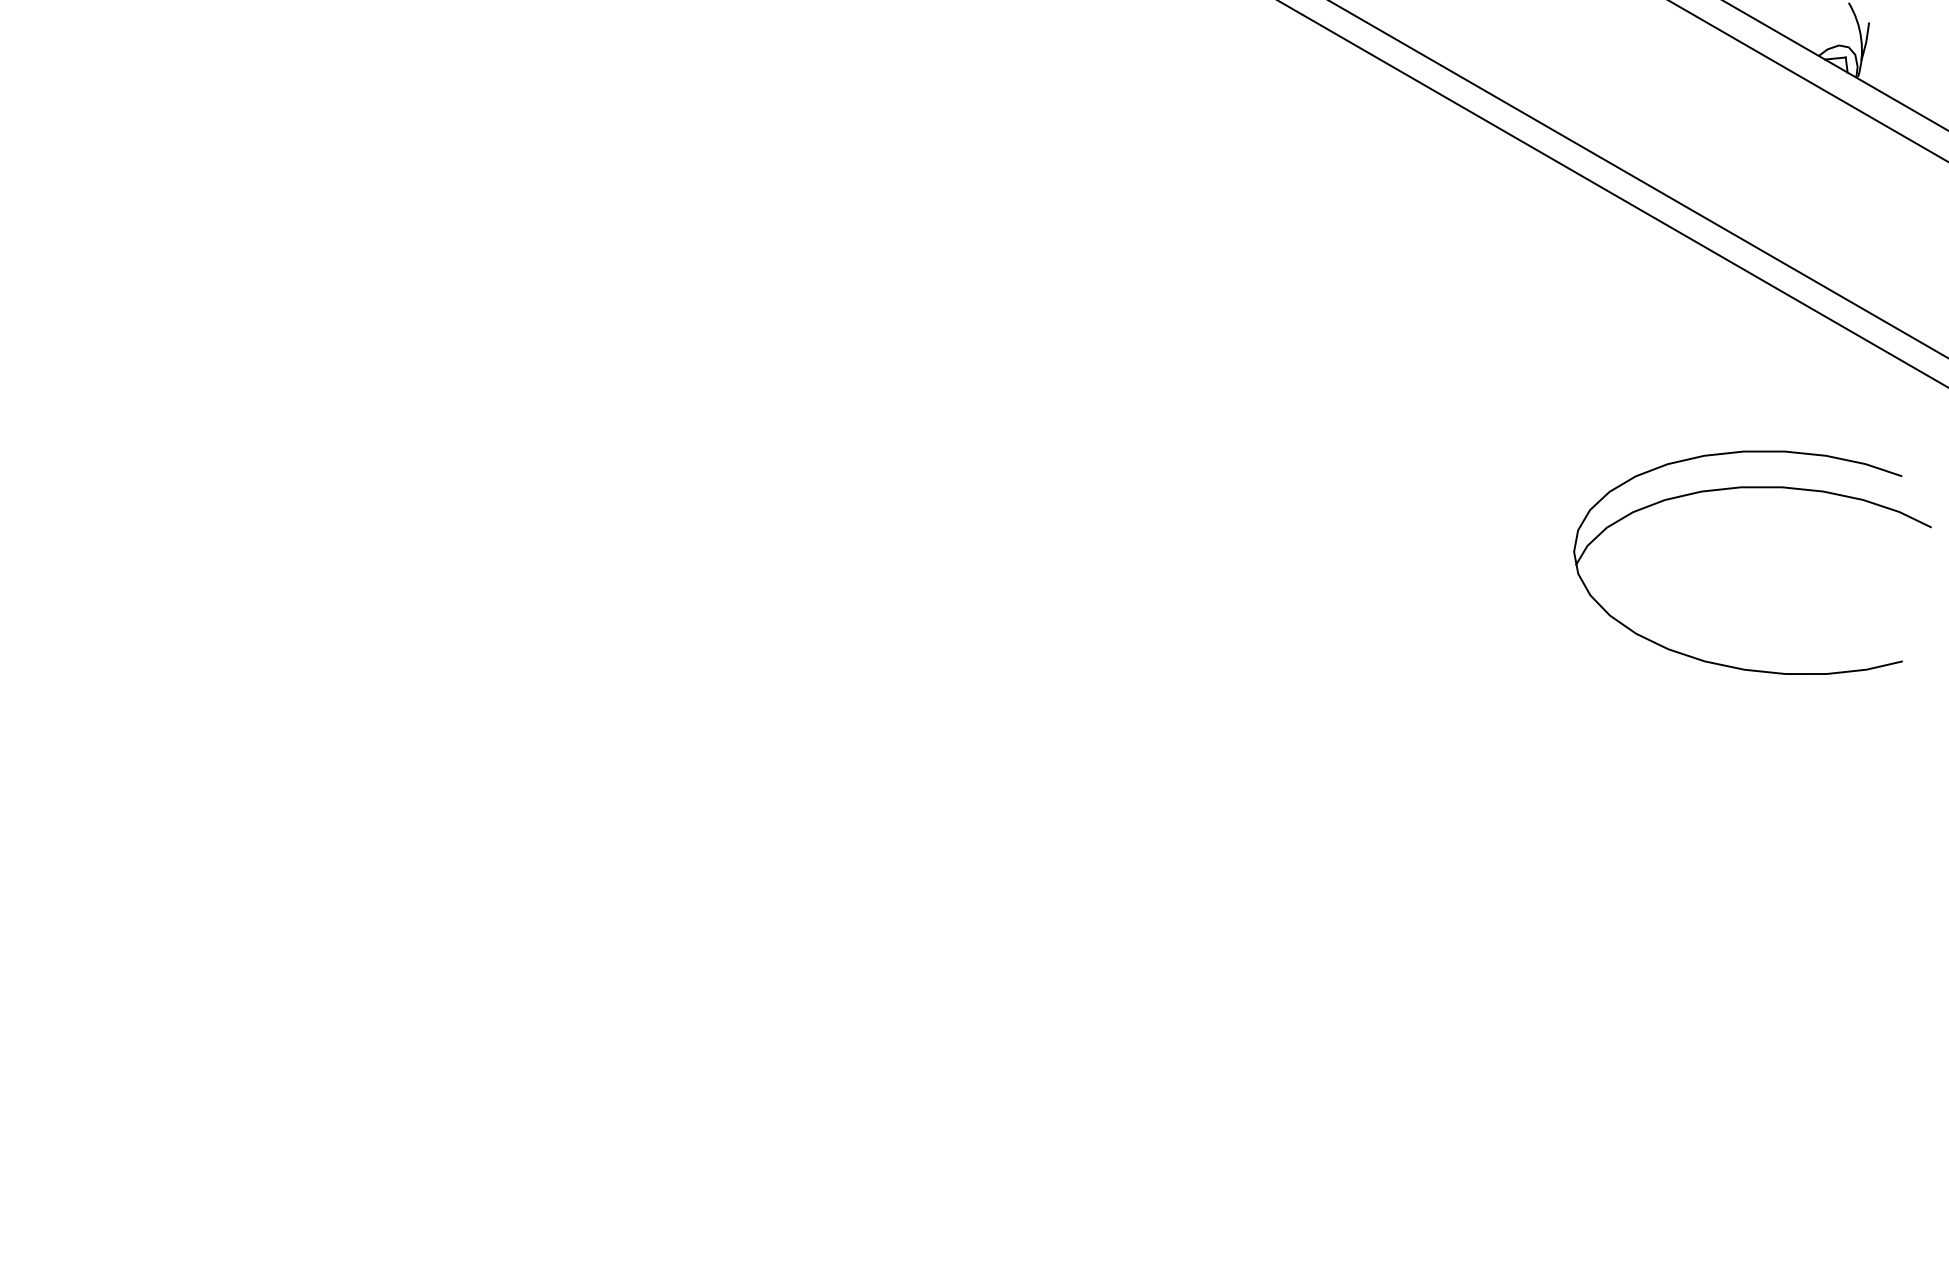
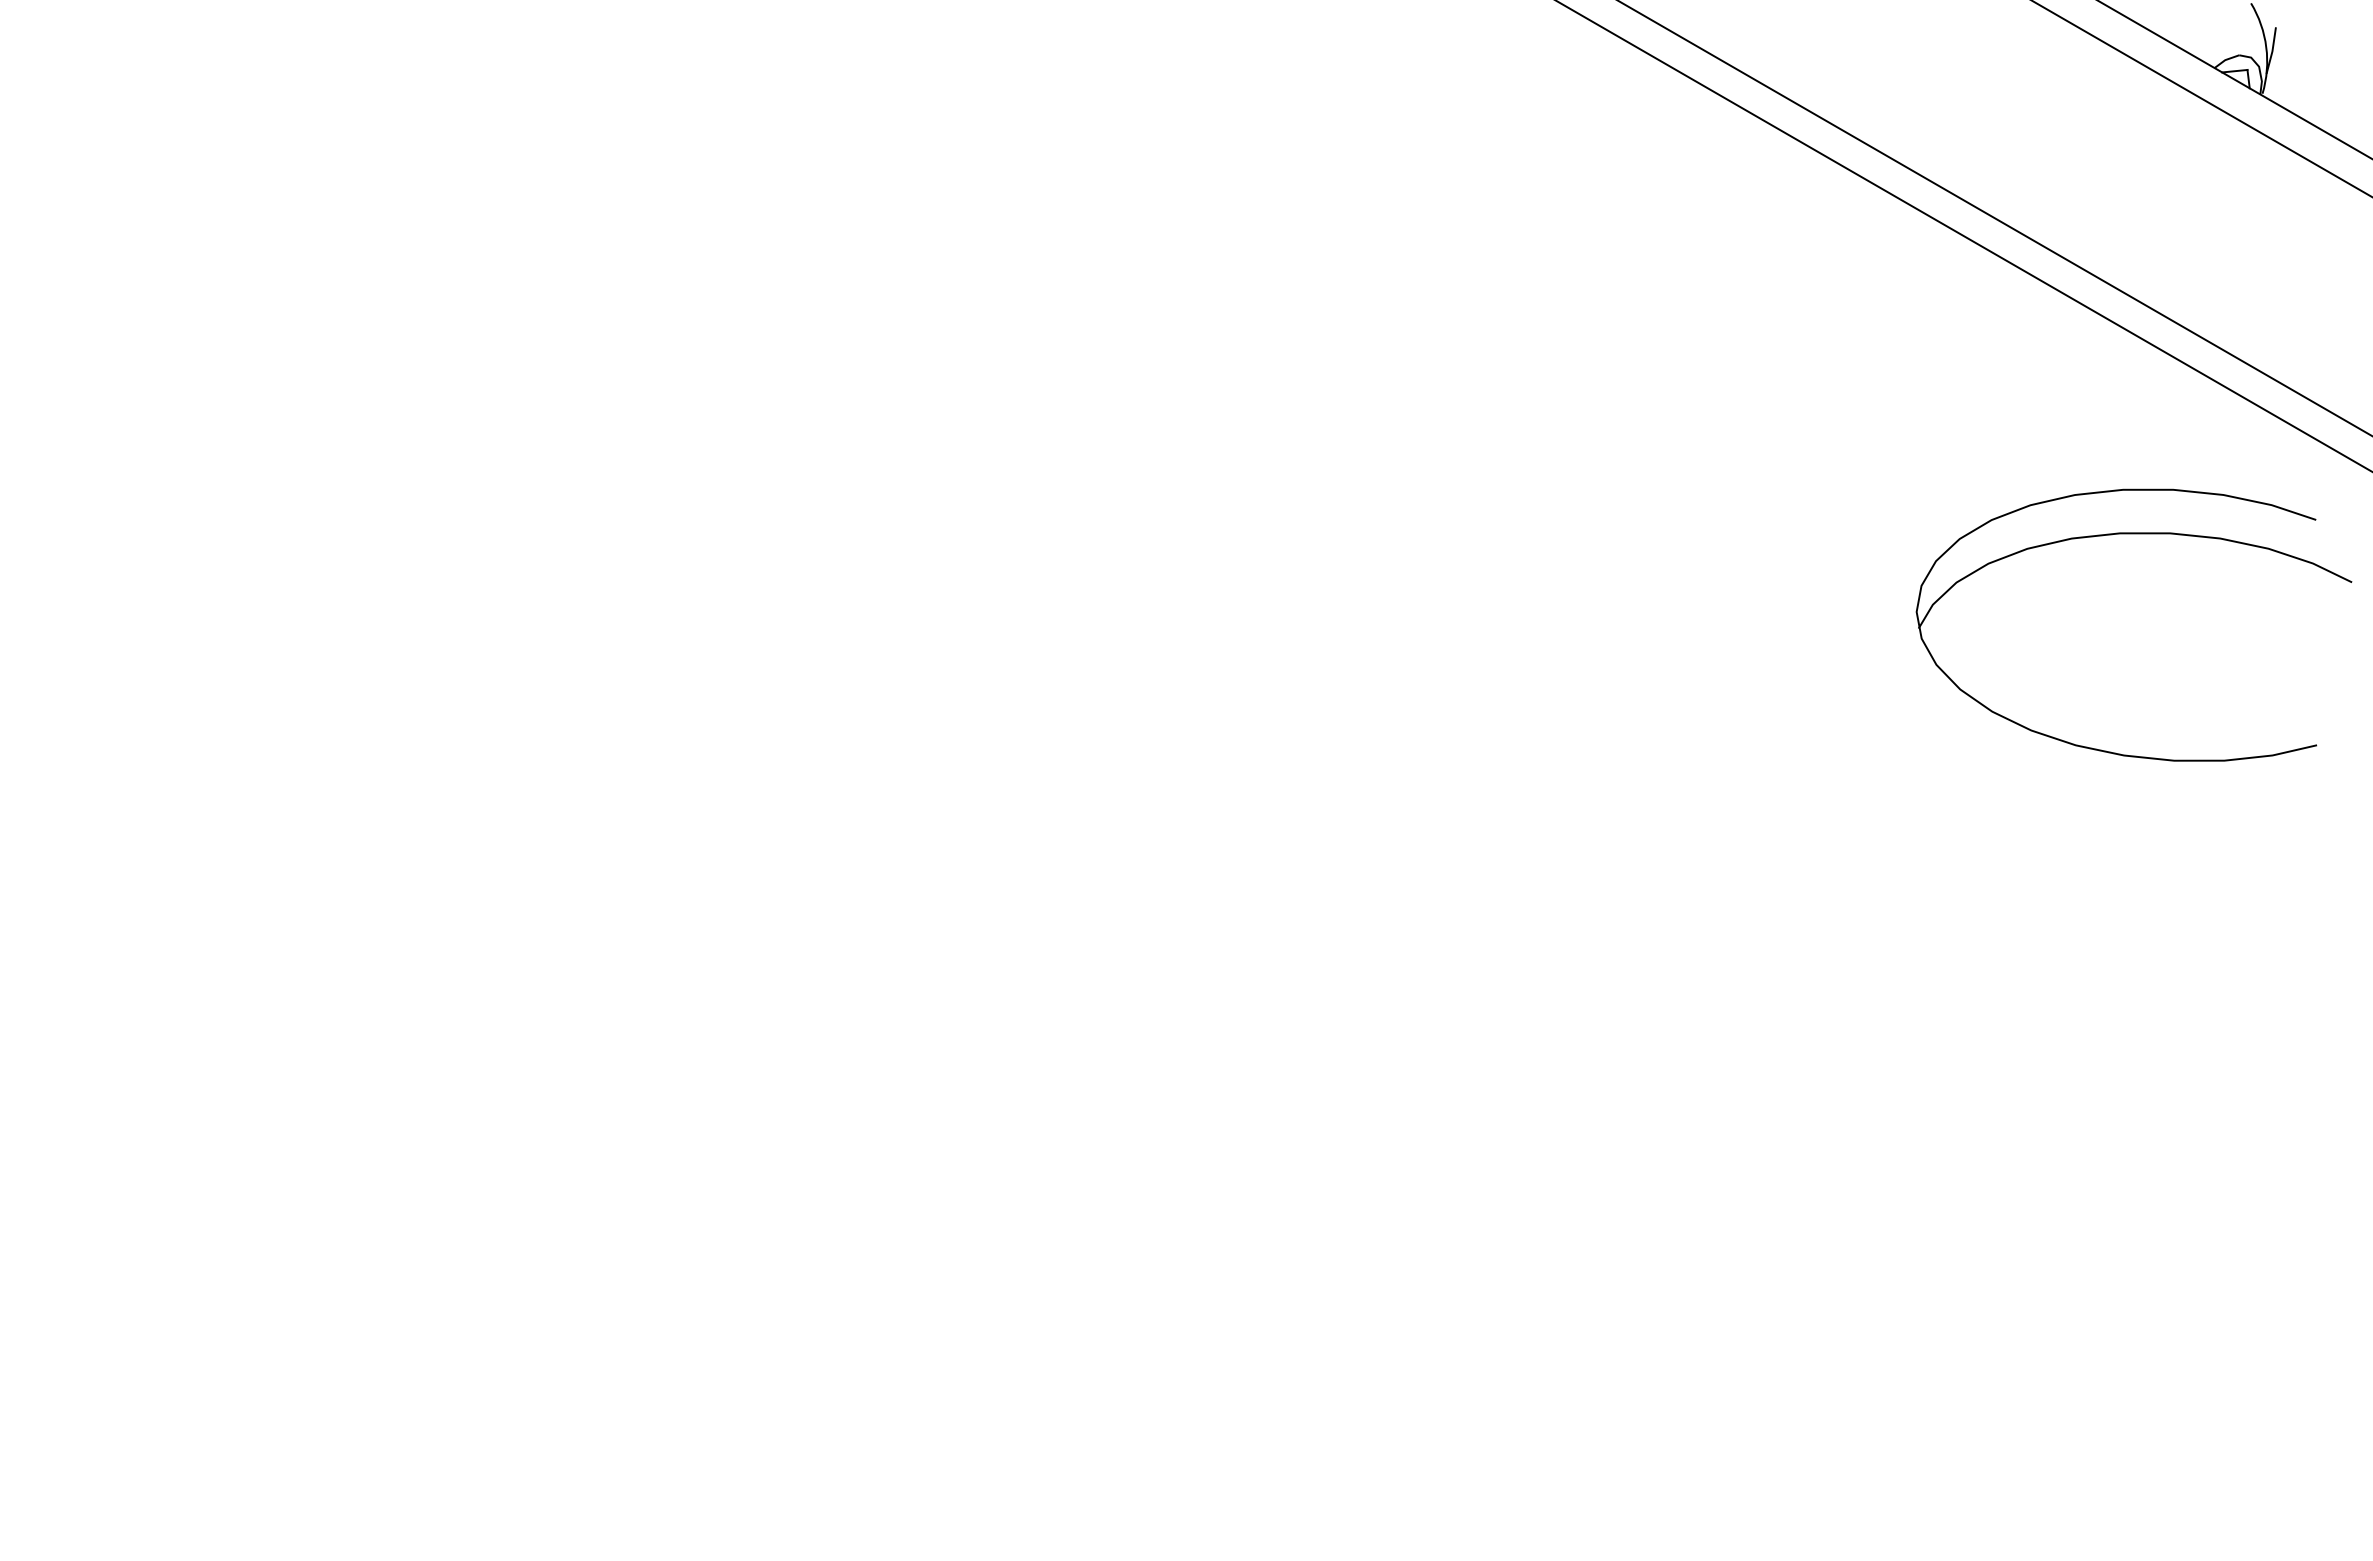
part: (1752, 488) -> (2133, 534), moved

